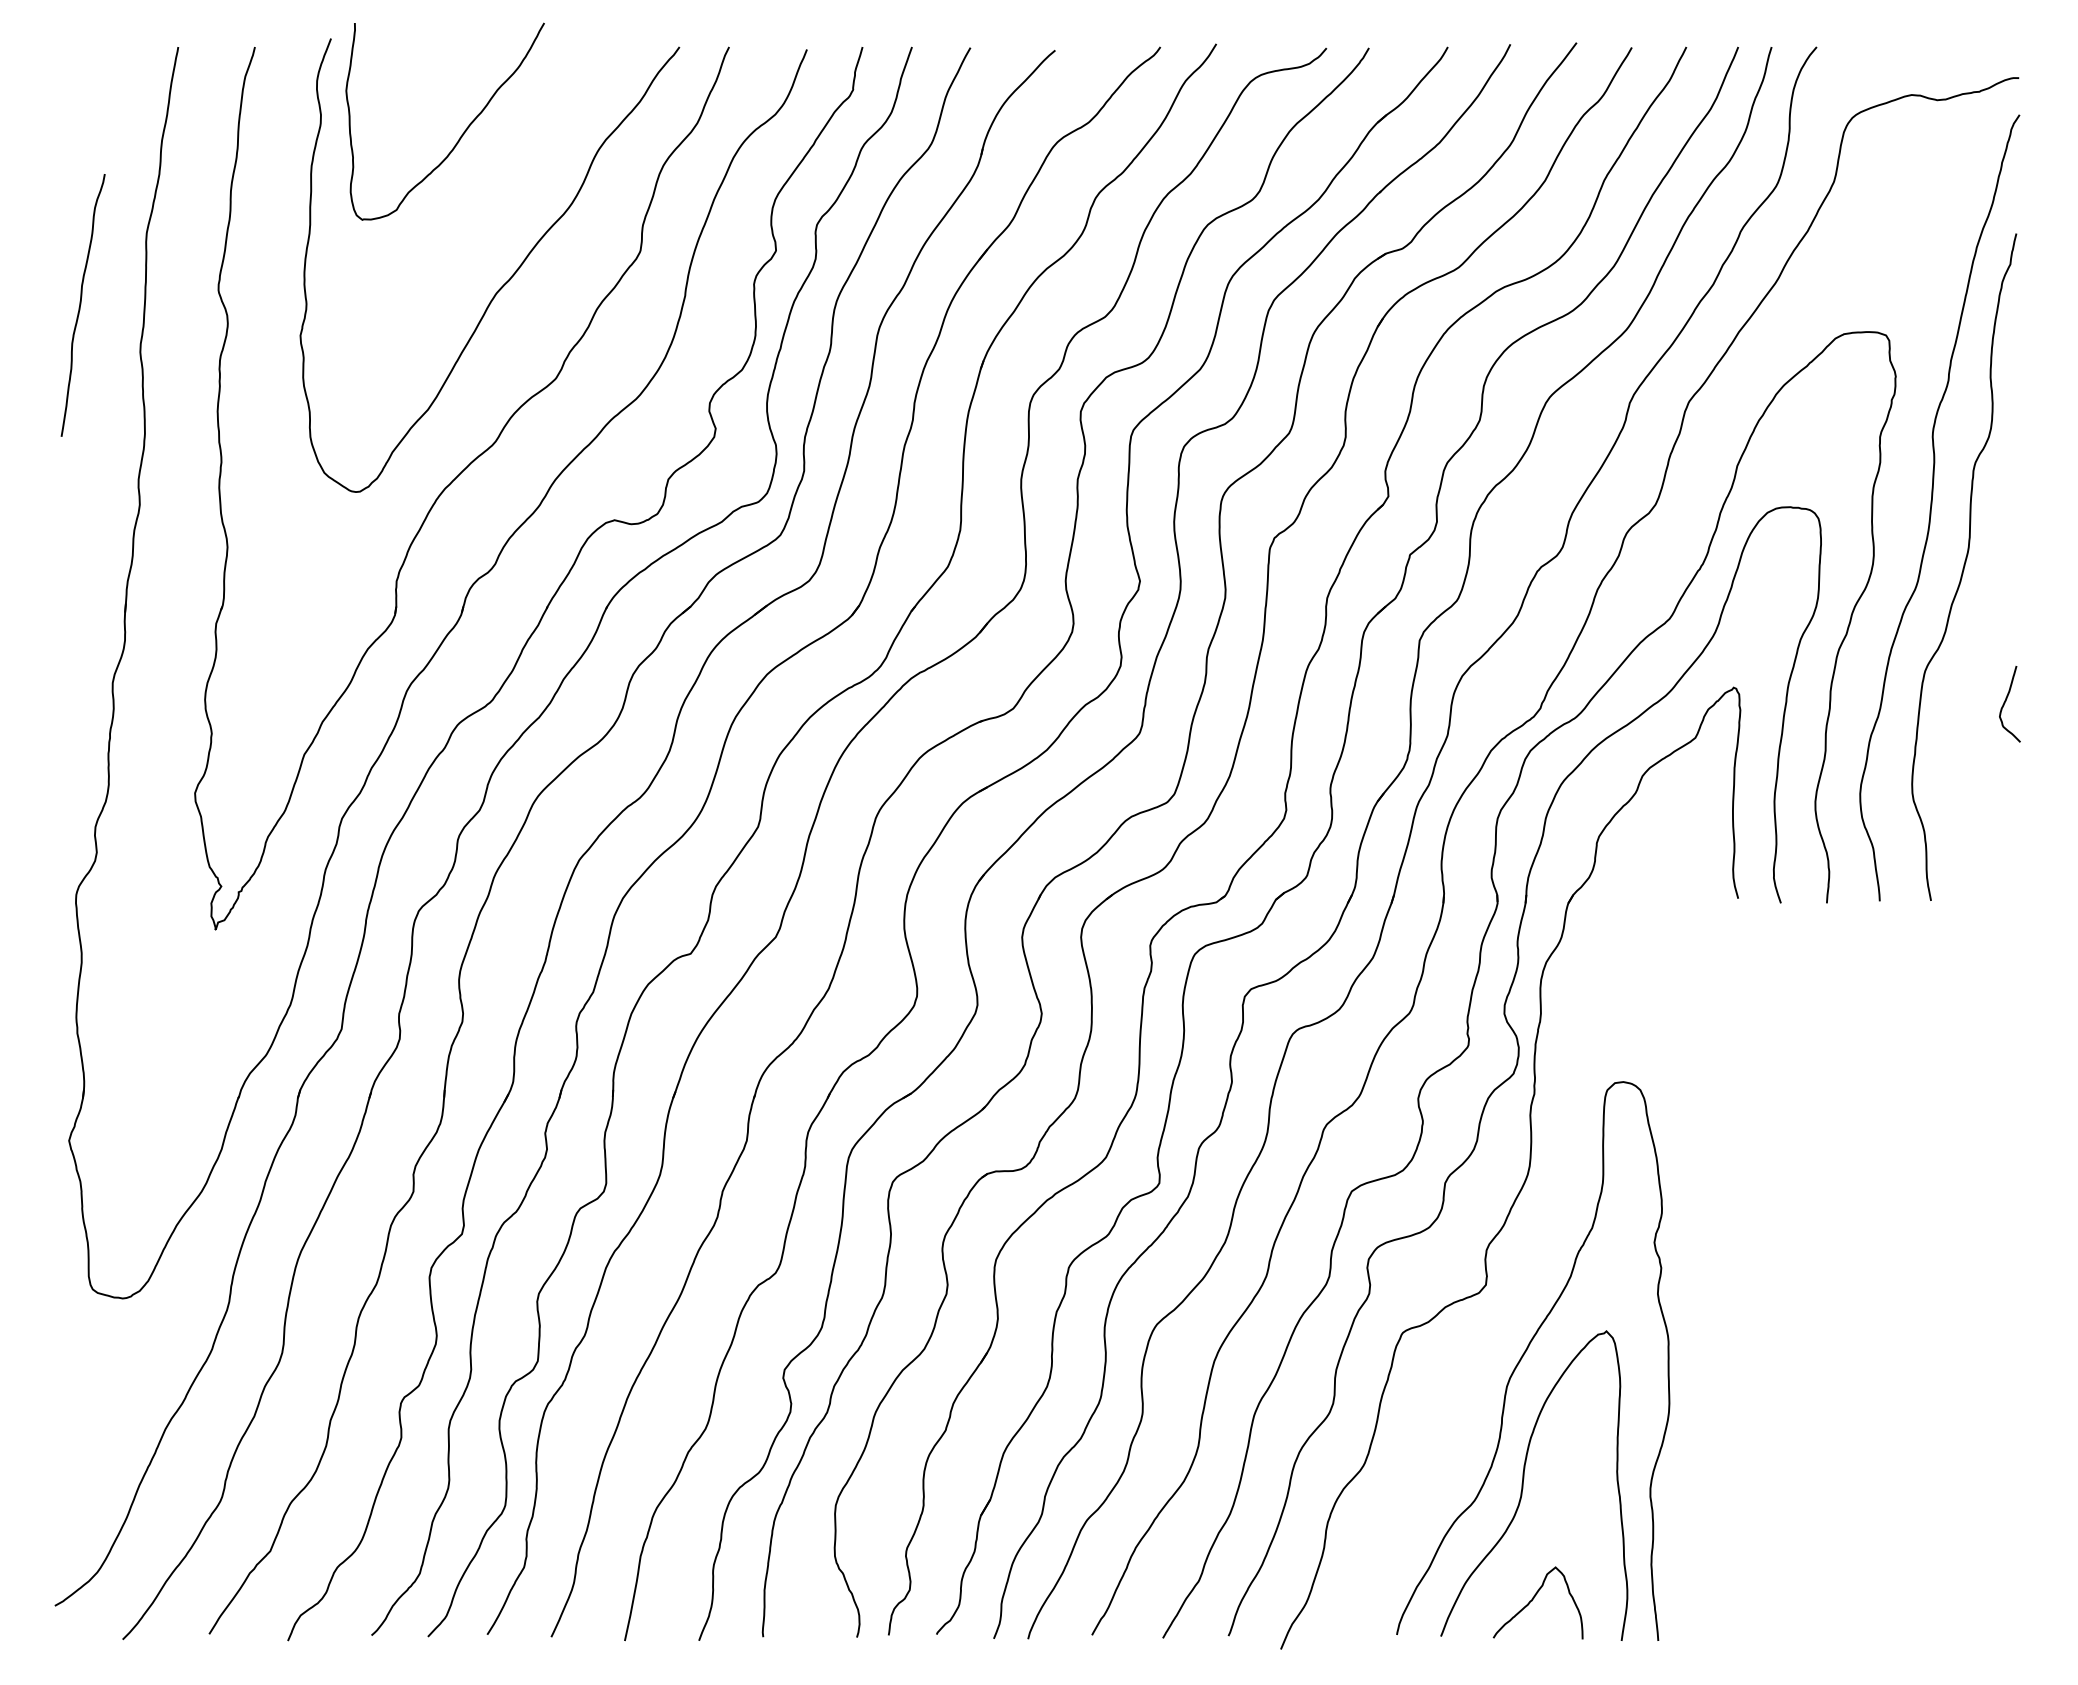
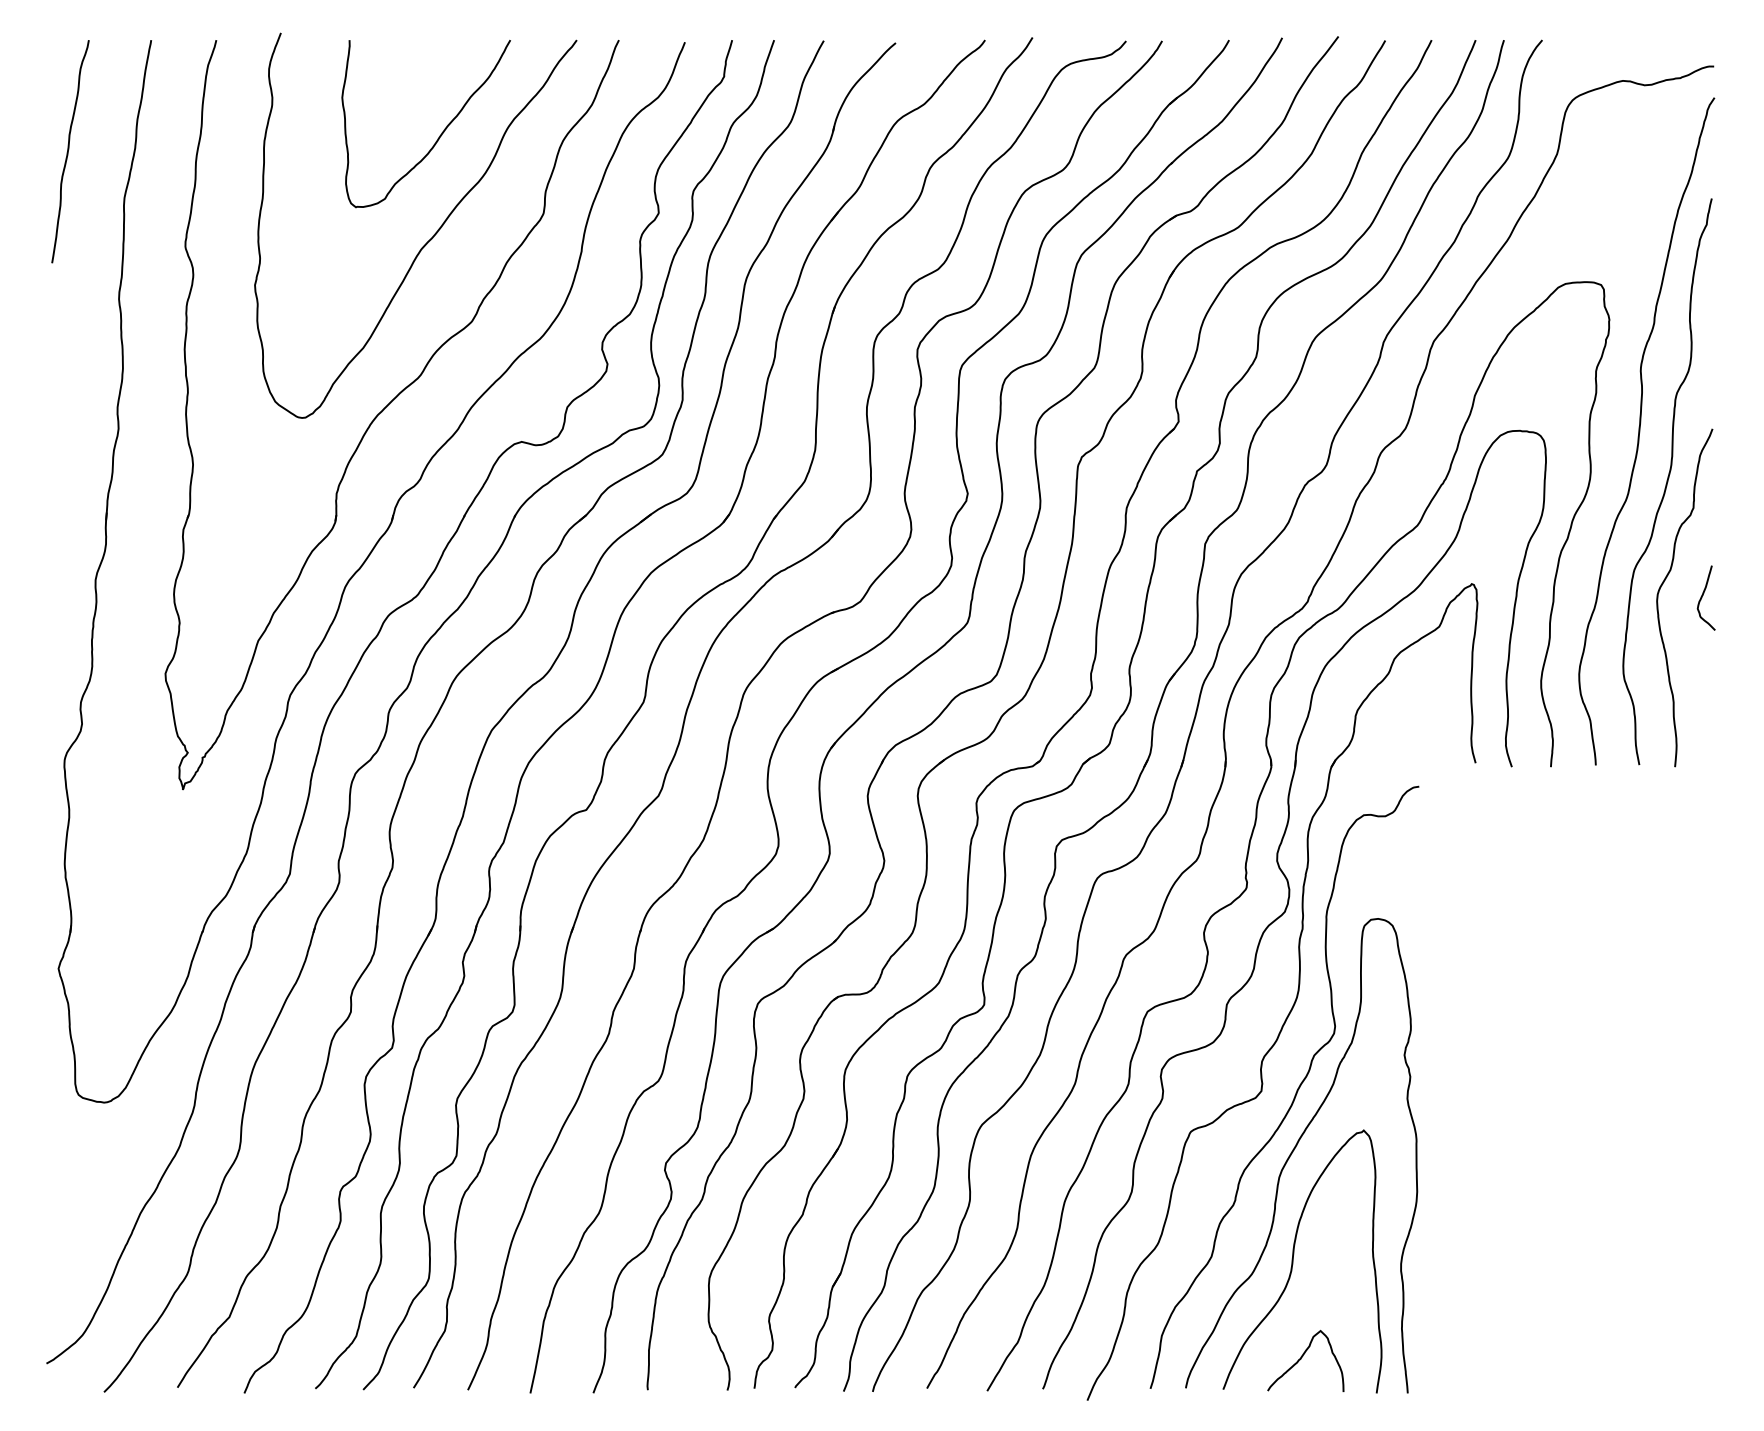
curve: (461, 134) -> (440, 134), moved
curve: (81, 304) -> (69, 150), moved
curve: (1958, 689) -> (1662, 585), added
curve: (1526, 1286) -> (1295, 1092), added

